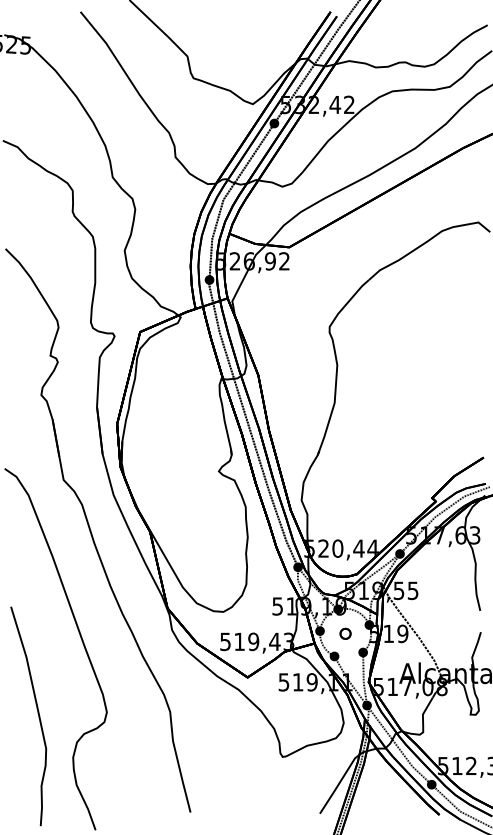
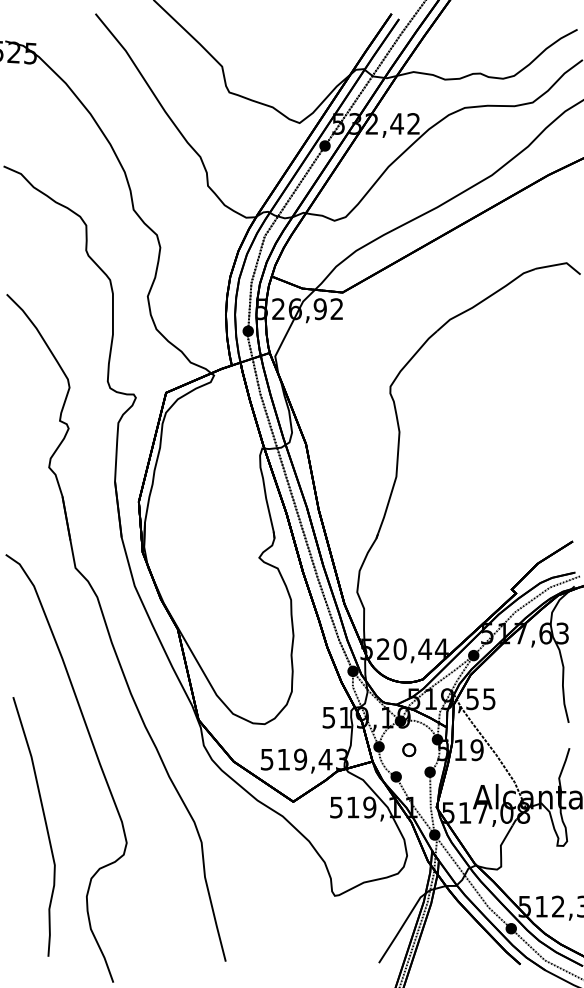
part: (37, 712) -> (44, 822), moved

